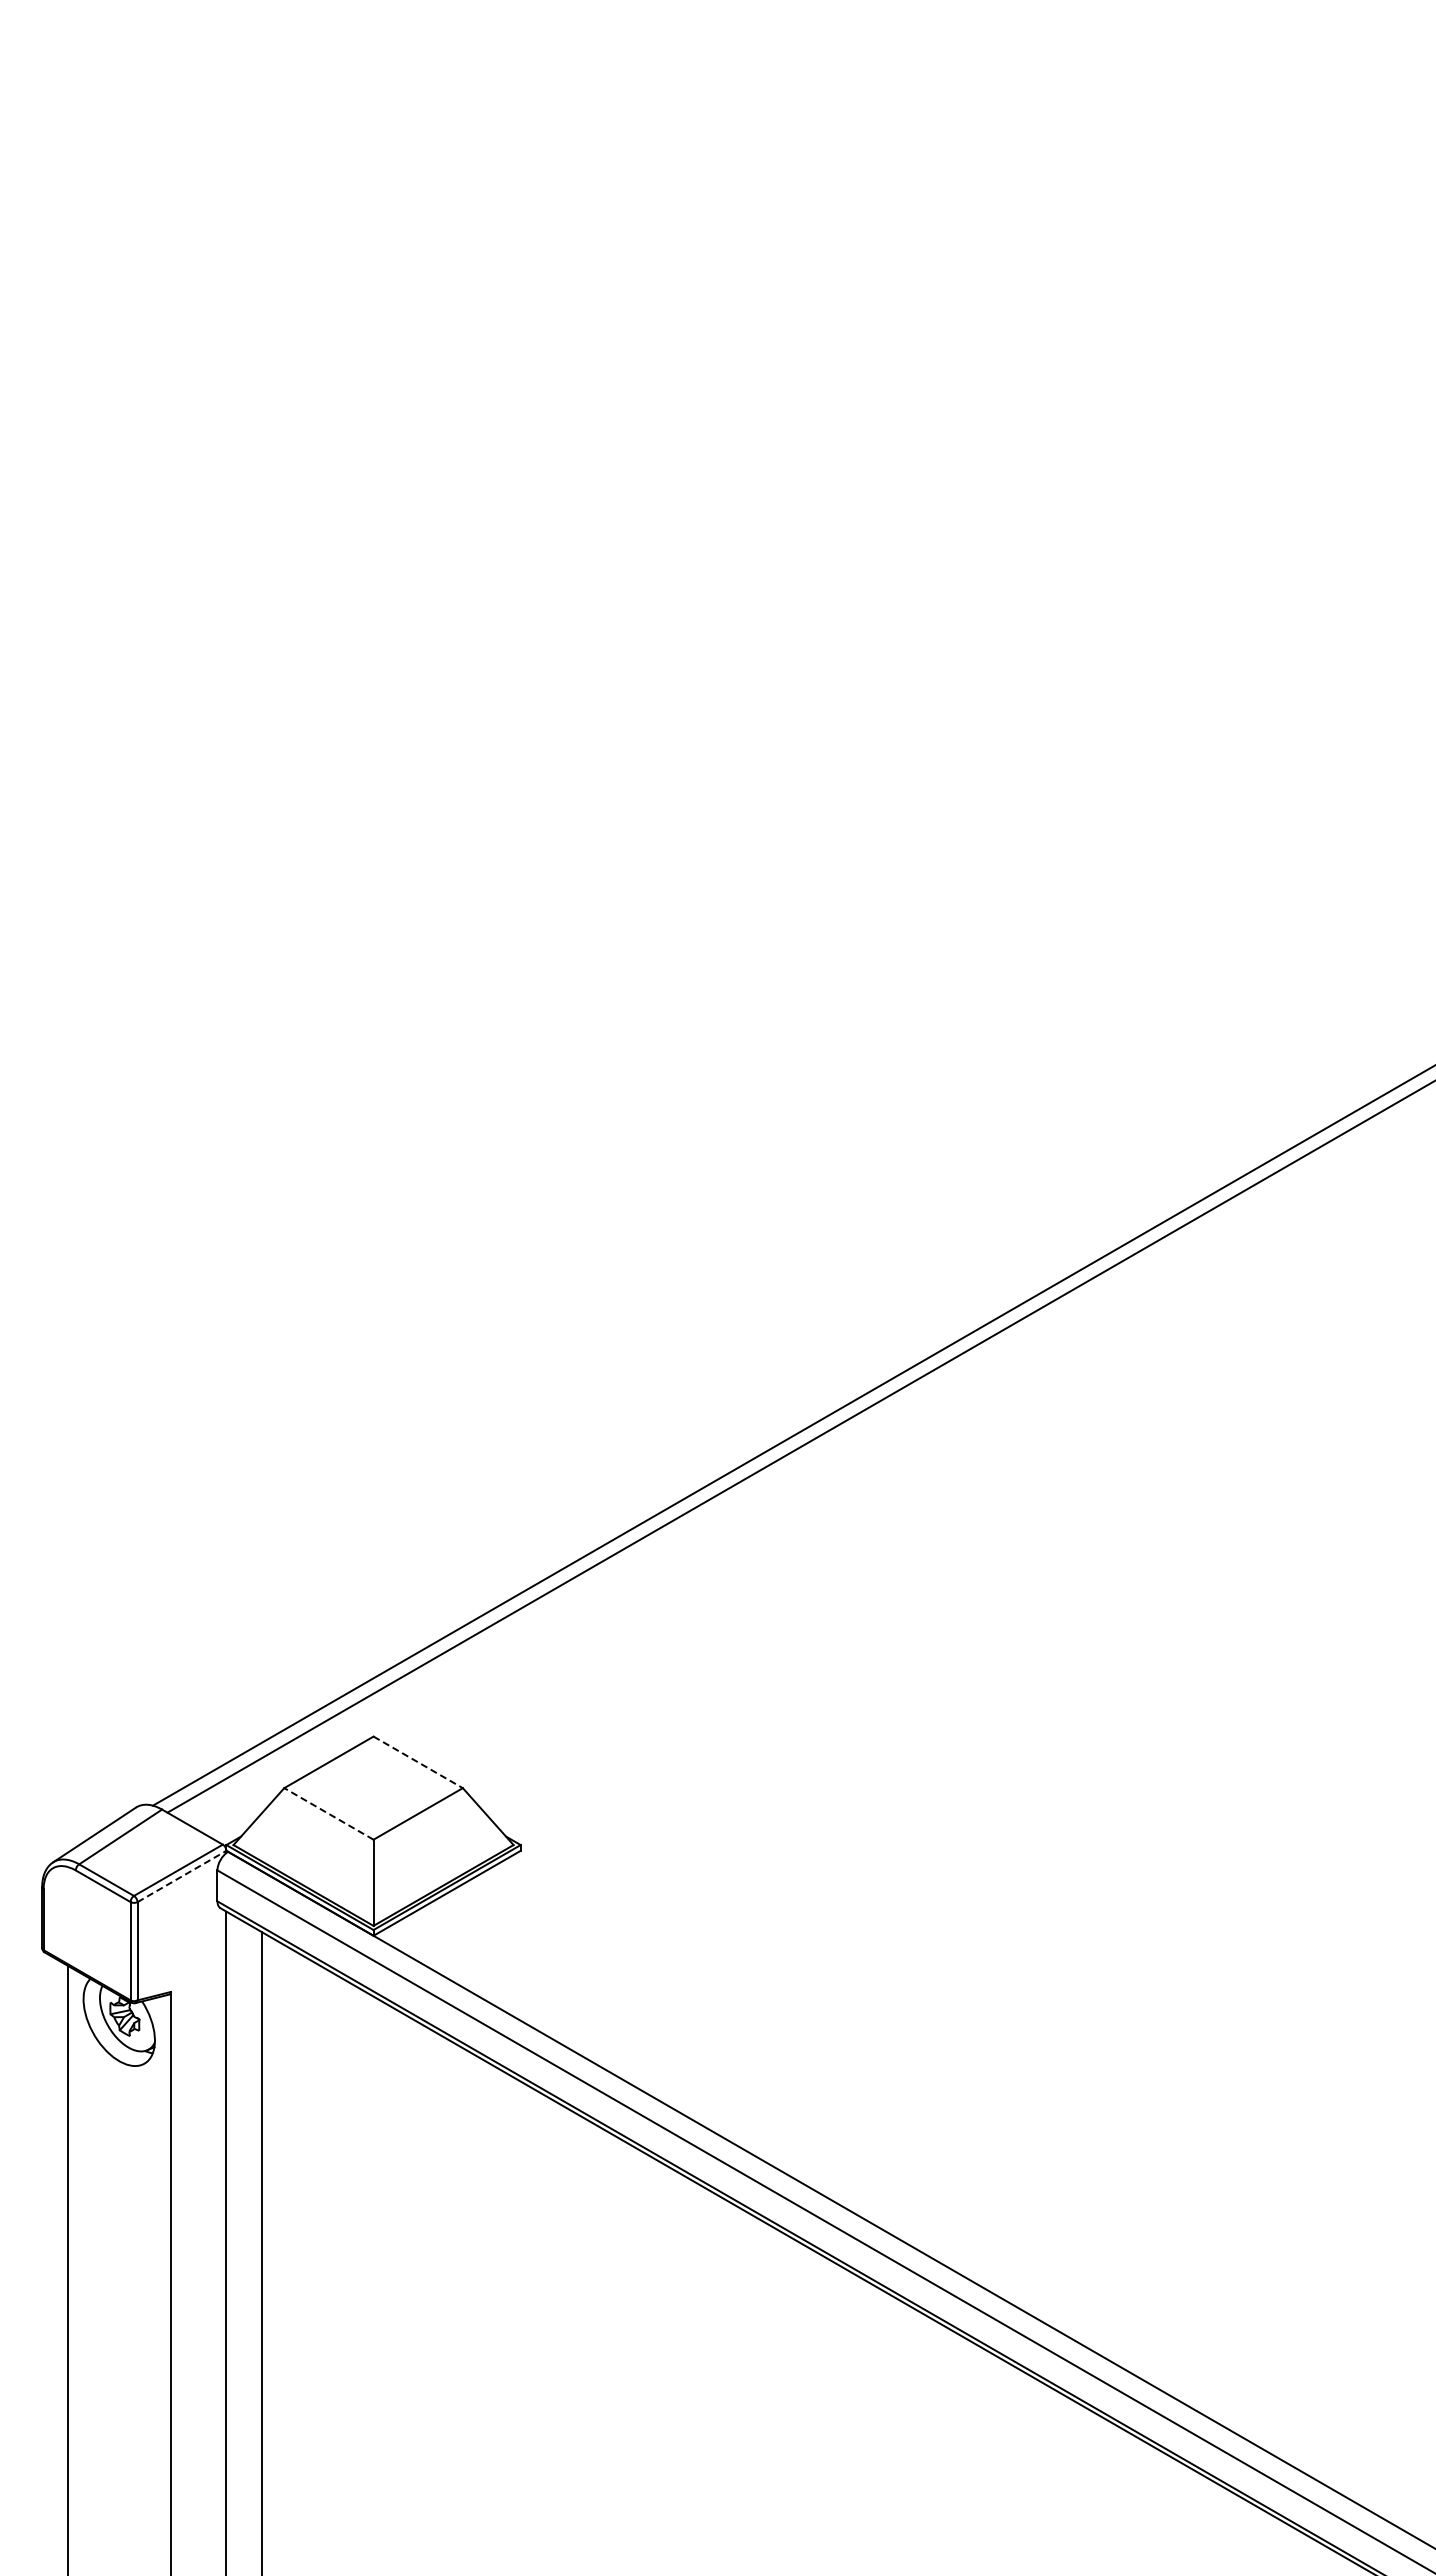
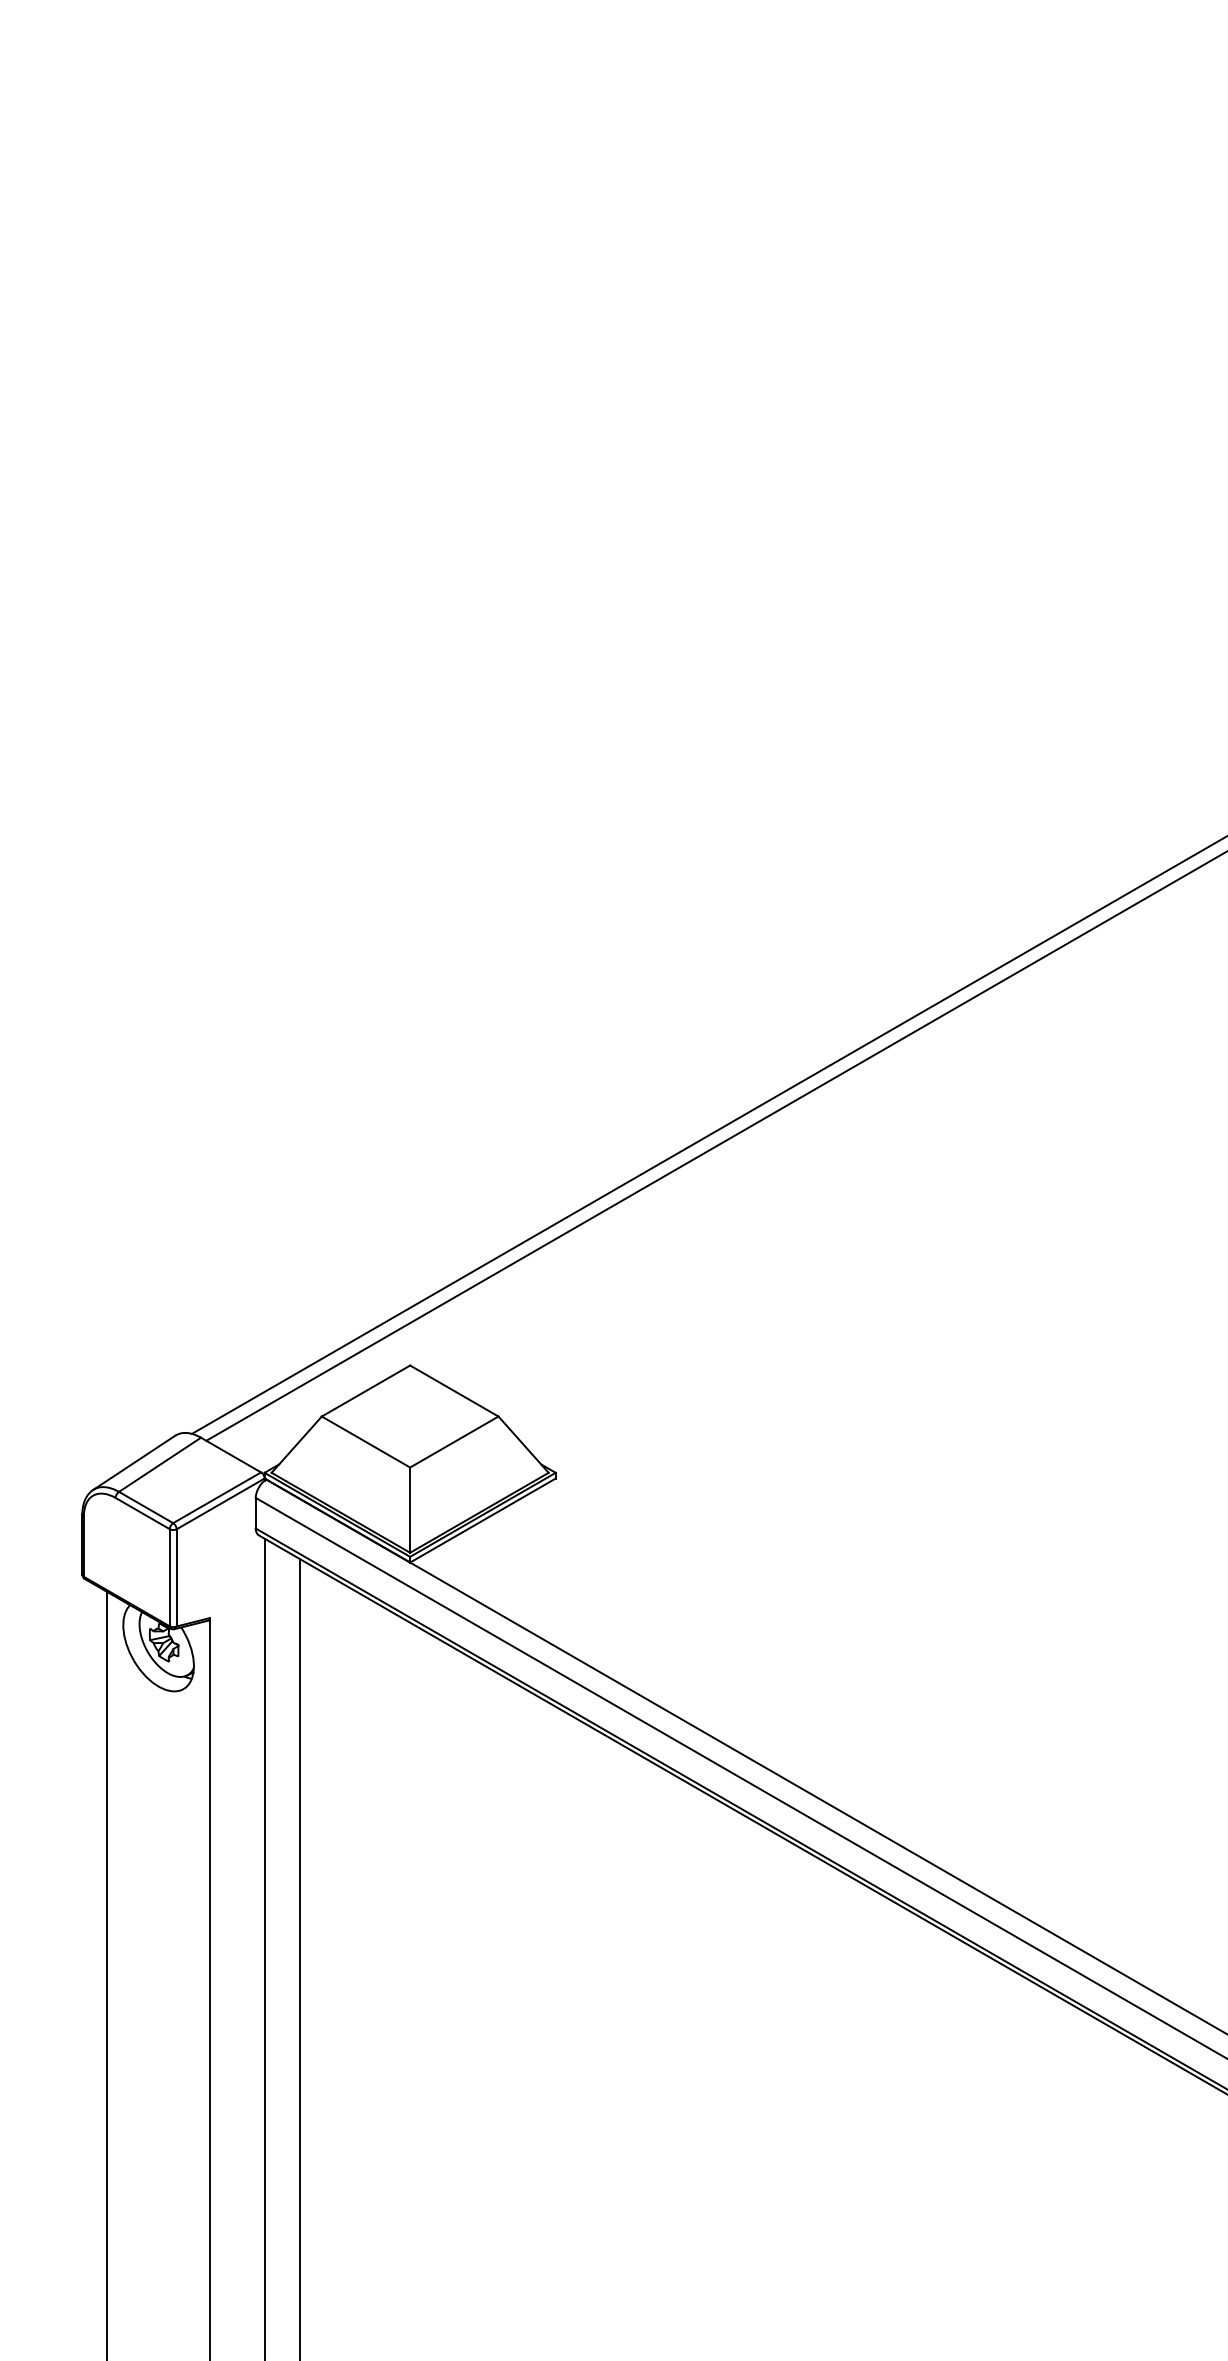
line: (418, 1762) -> (454, 1391), dashed -> solid
line: (328, 1813) -> (365, 1441), dashed -> solid
line: (182, 1876) -> (221, 1503), dashed -> solid

